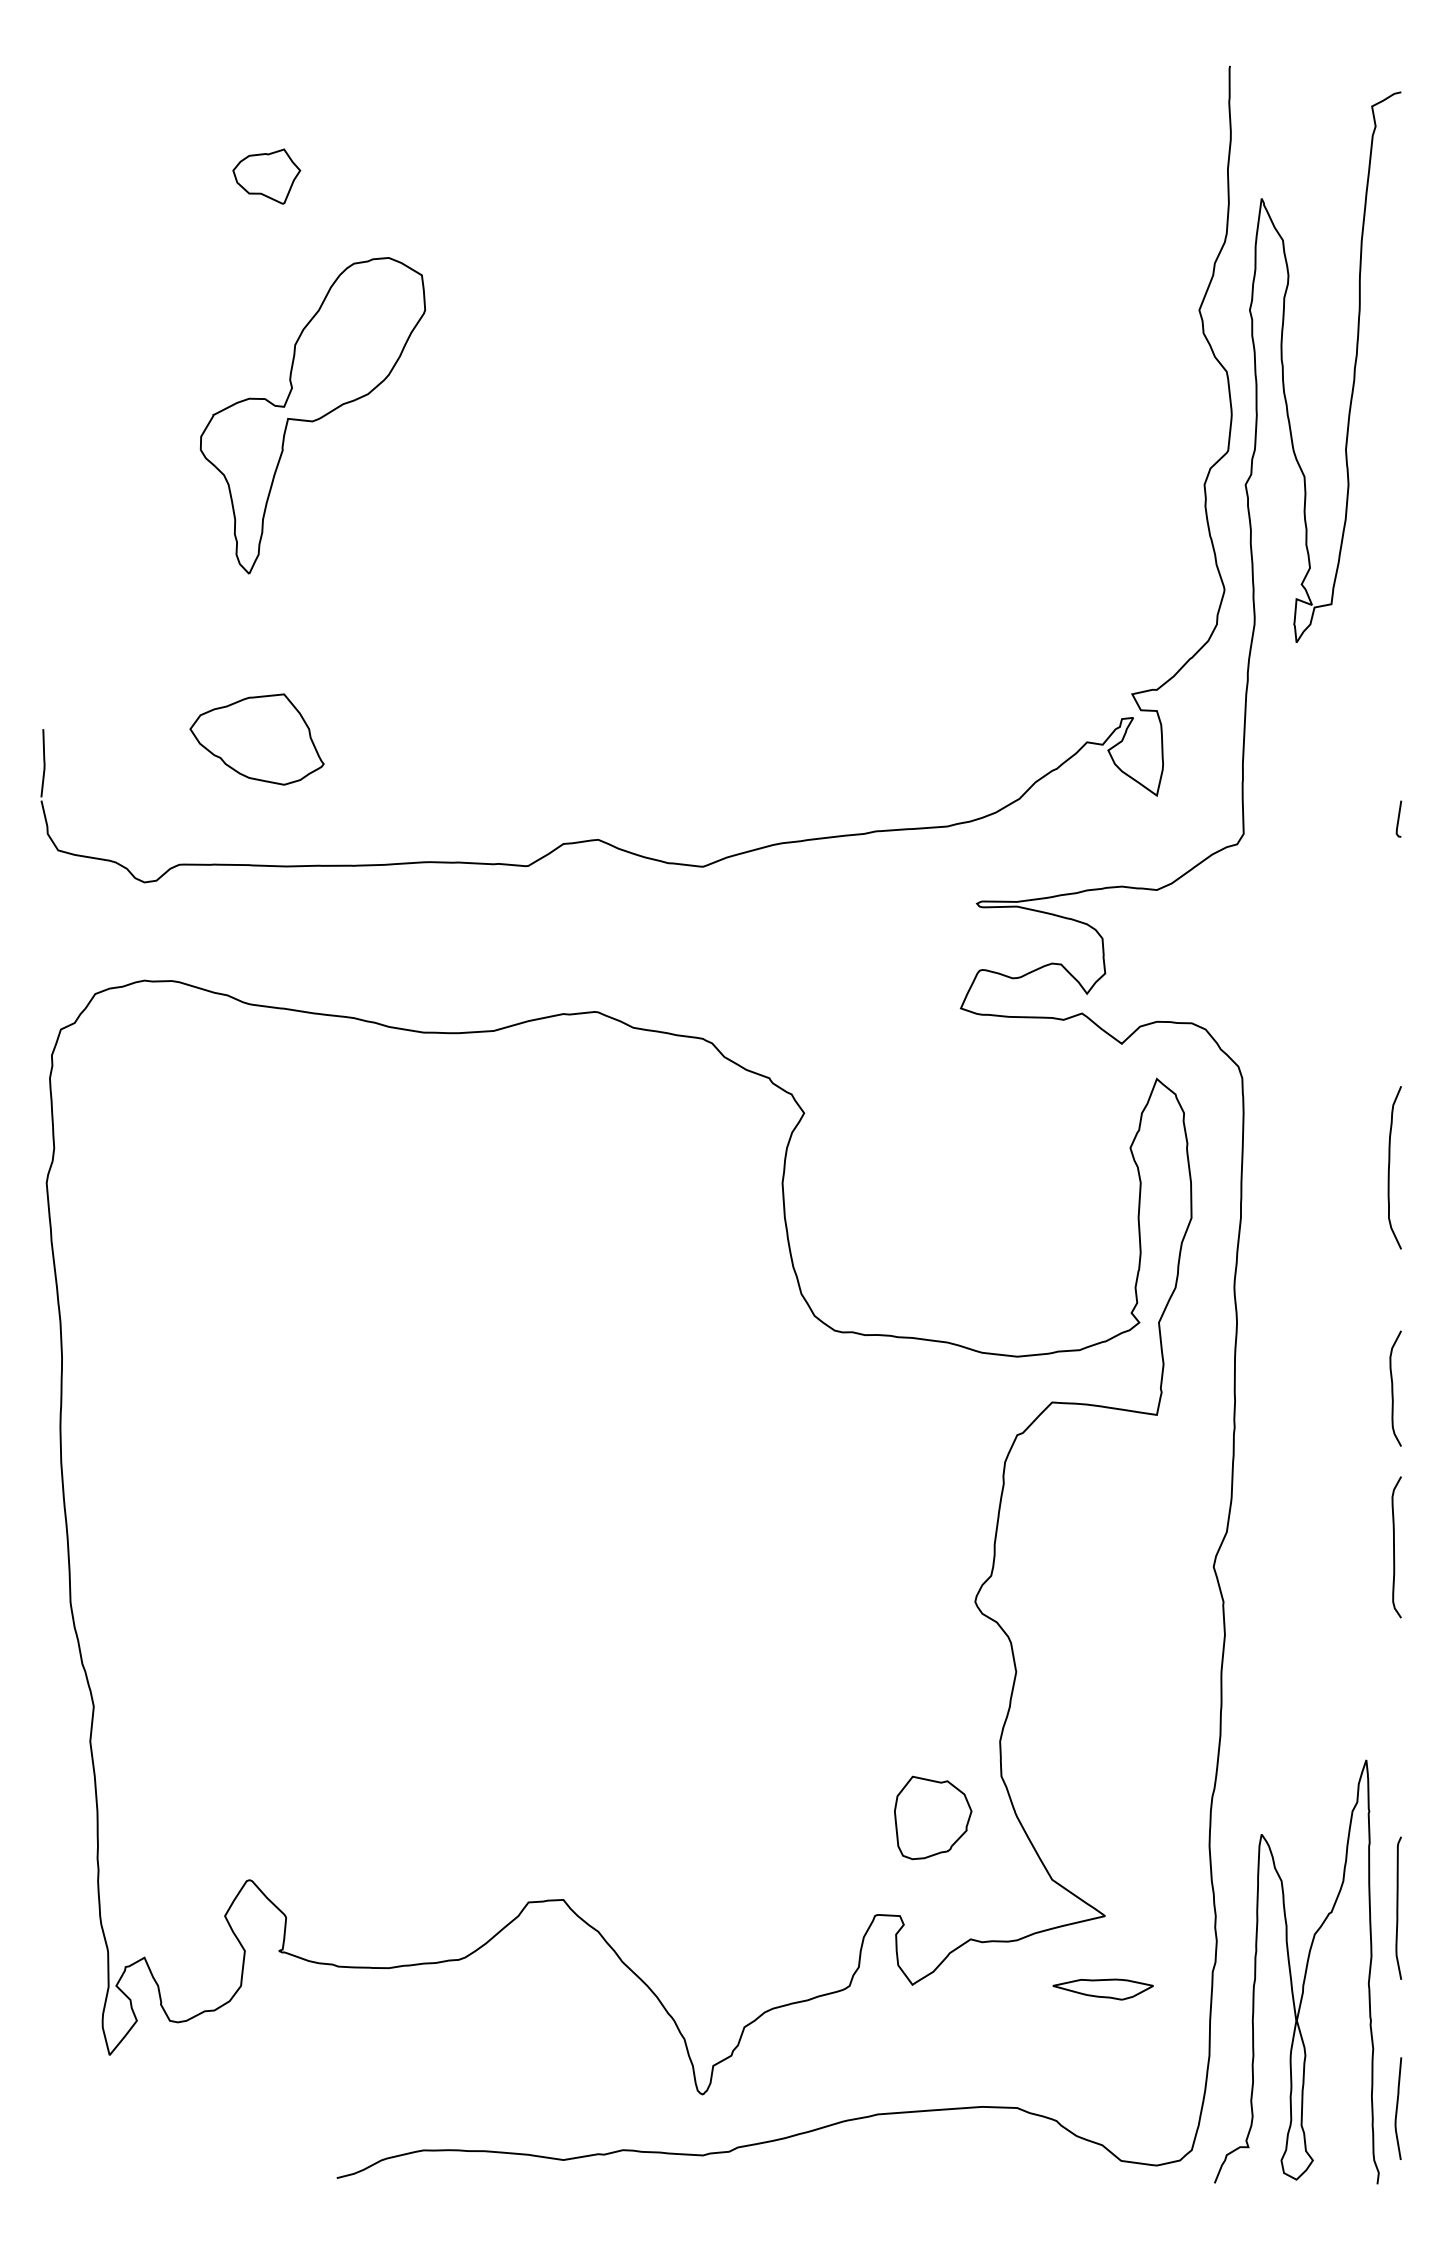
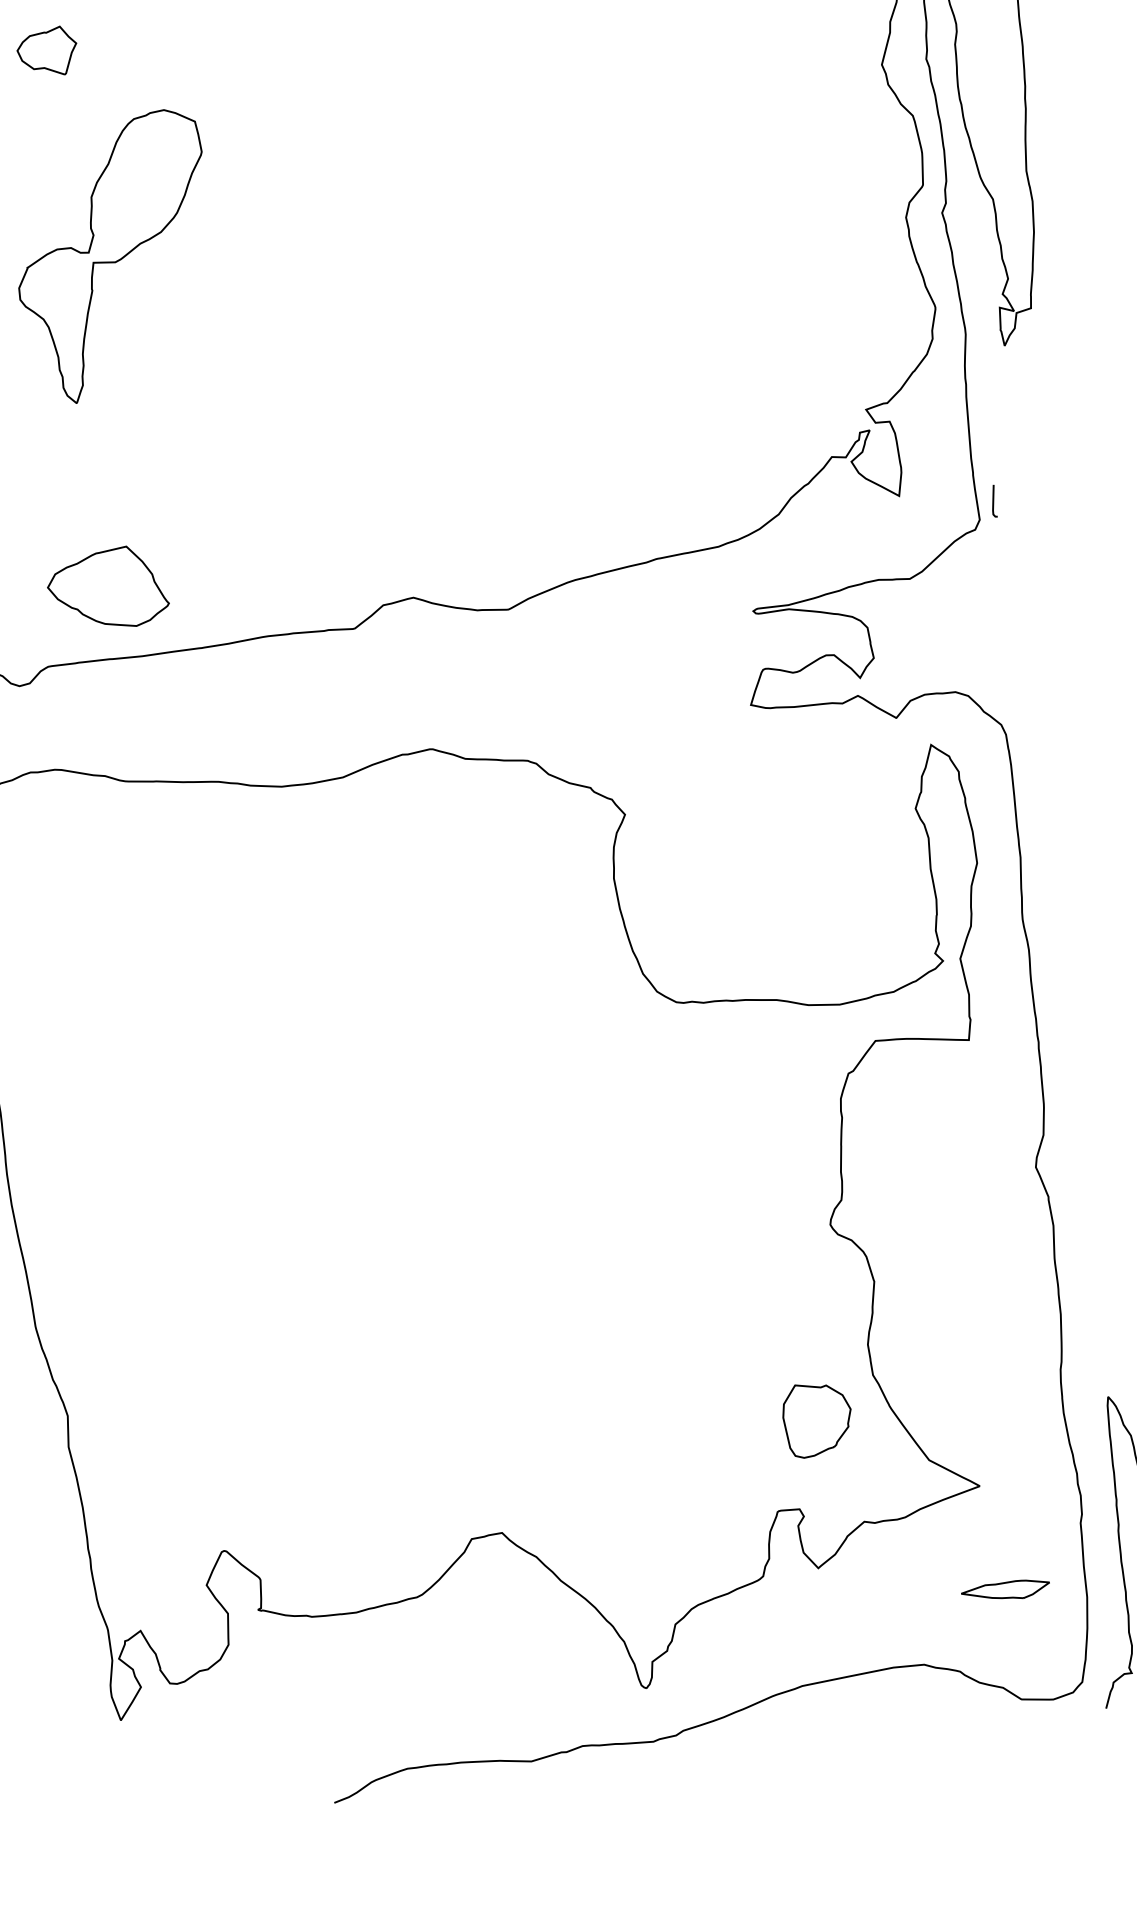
part: (256, 739) -> (107, 589), moved
line: (1398, 818) -> (993, 500), moved
part: (1102, 1989) -> (1005, 1591), moved

